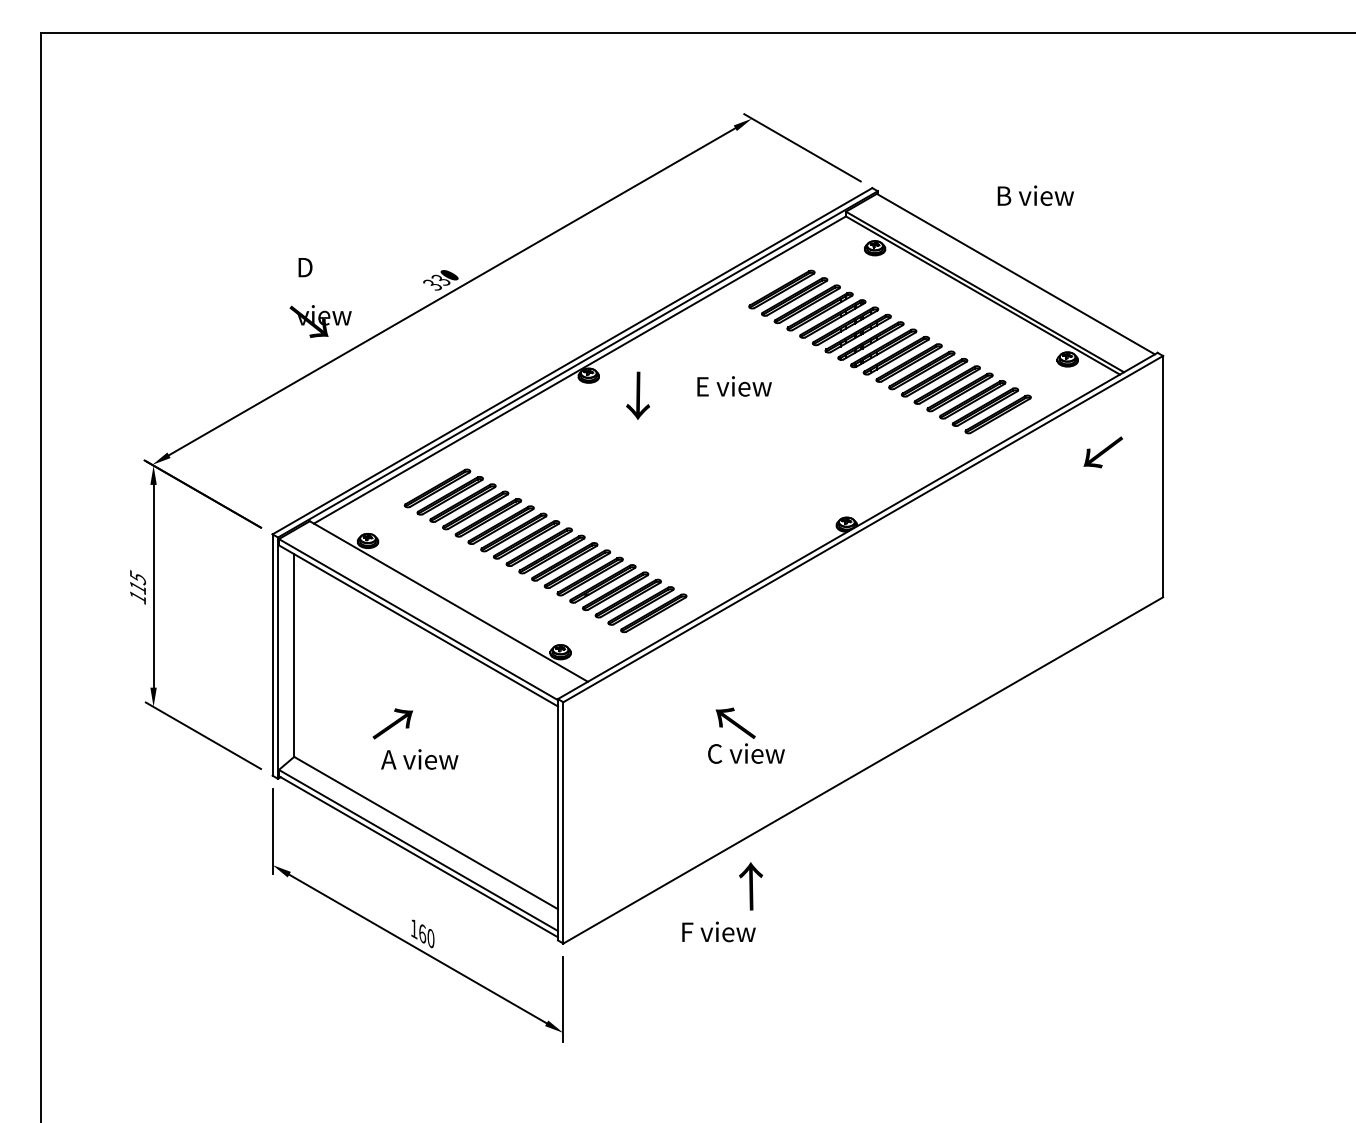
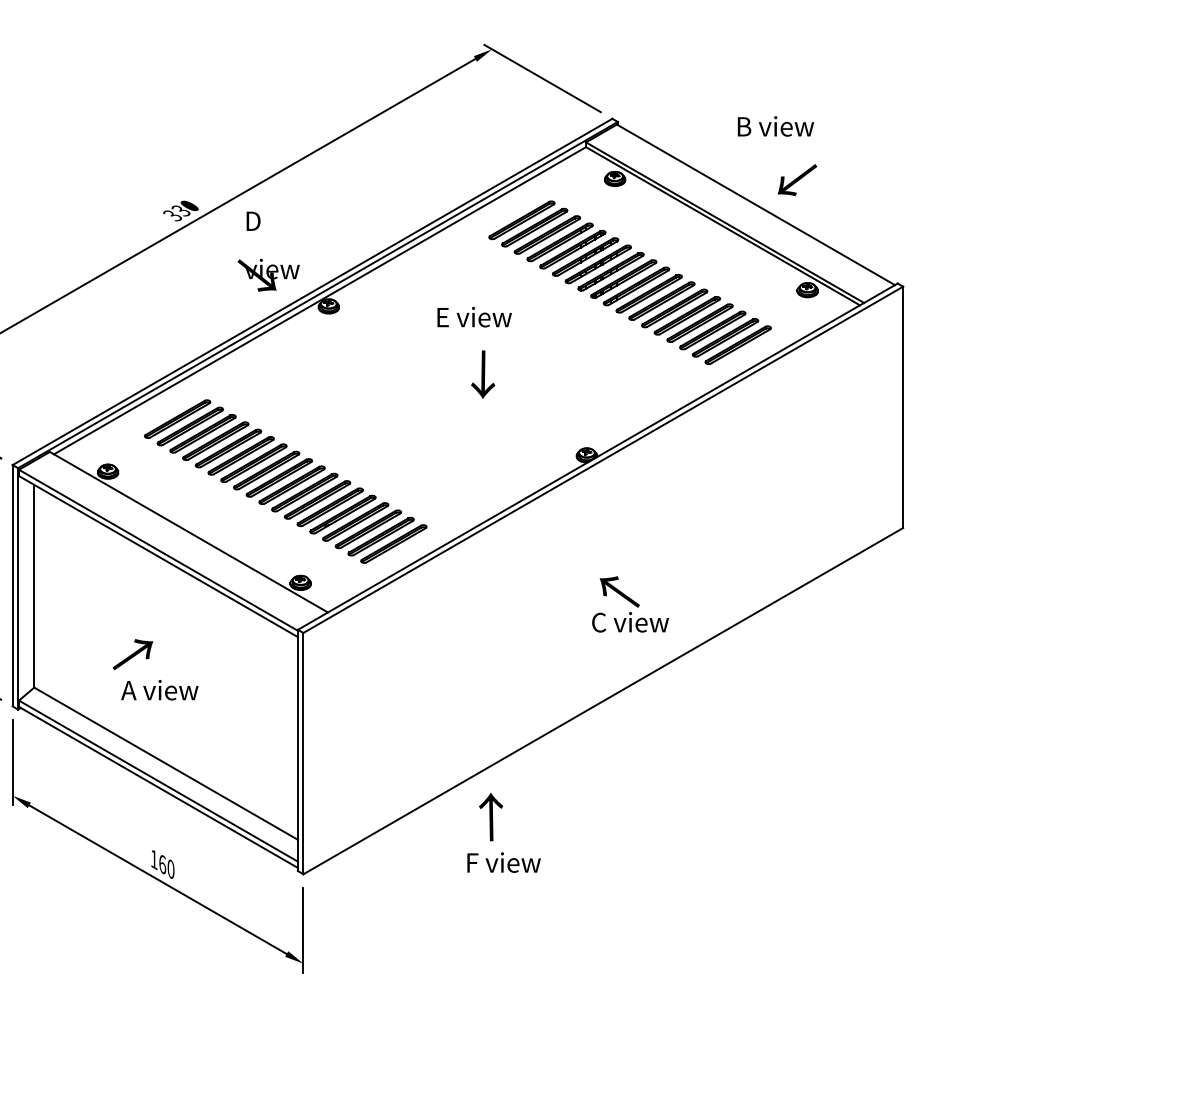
text: (320, 297) -> (268, 251), moved
text: (637, 395) -> (482, 374), moved
text: (1102, 452) -> (796, 180), moved
text: (746, 735) -> (630, 604), moved
text: (718, 931) -> (503, 862), moved

